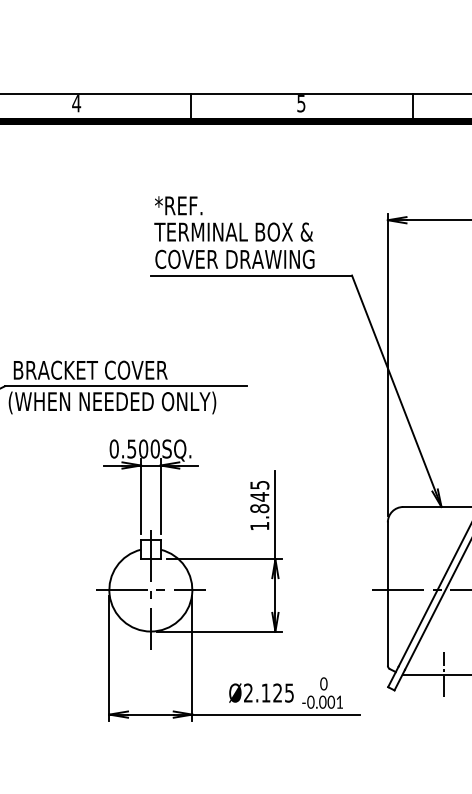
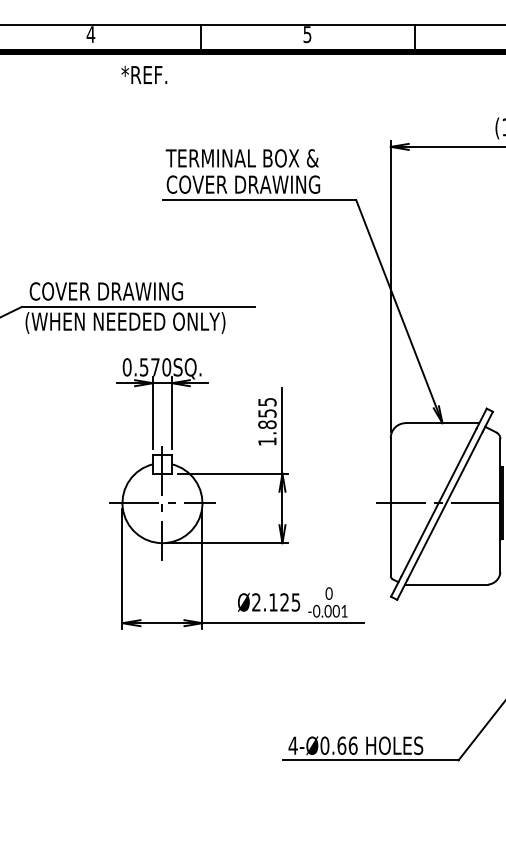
text: (178, 205) -> (144, 74), moved
text: (92, 370) -> (106, 291), BRACKET COVER -> COVER DRAWING
text: (143, 449) -> (155, 367), 0.500SQ. -> 0.570SQ.
text: (259, 496) -> (267, 413), 1.845 -> 1.855
line: (443, 674) -> (444, 584), removed

